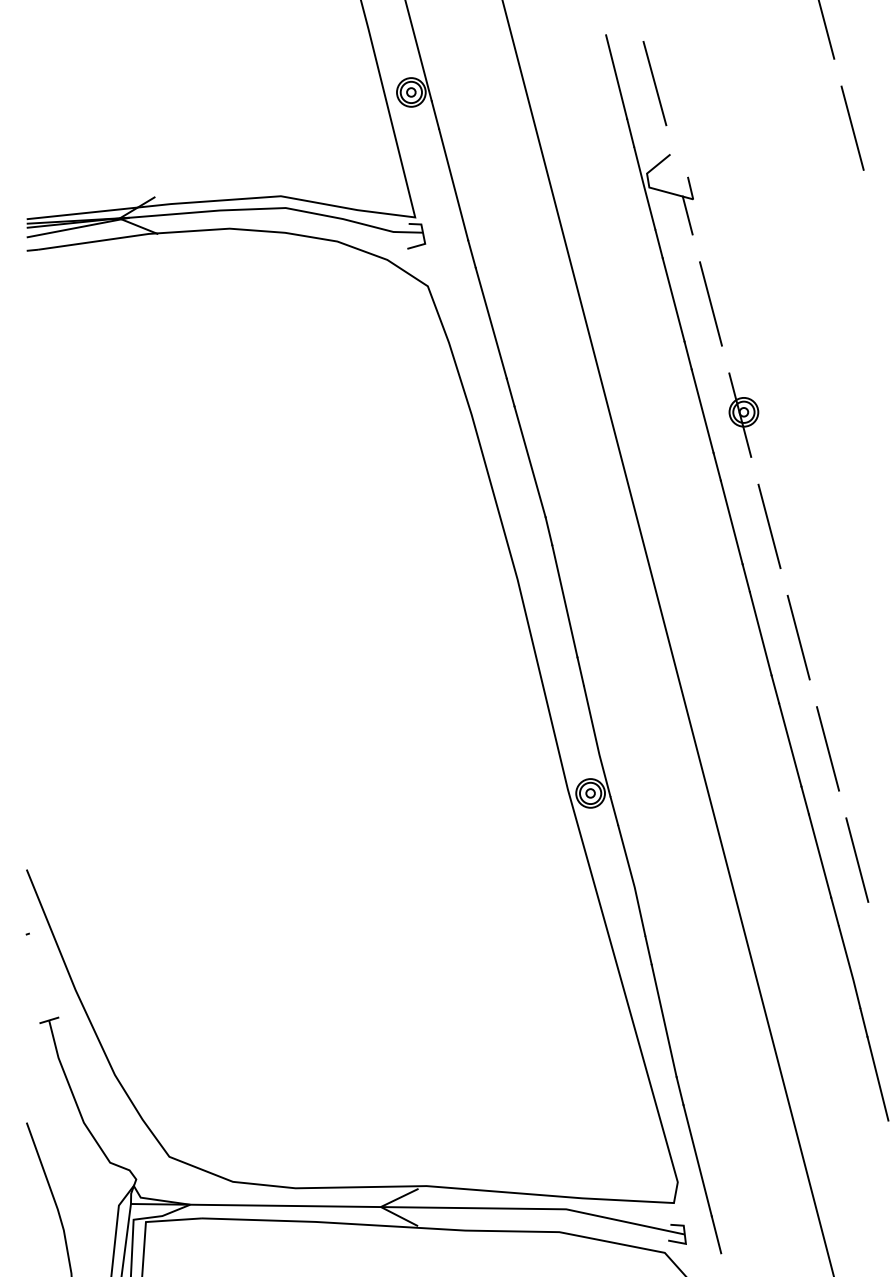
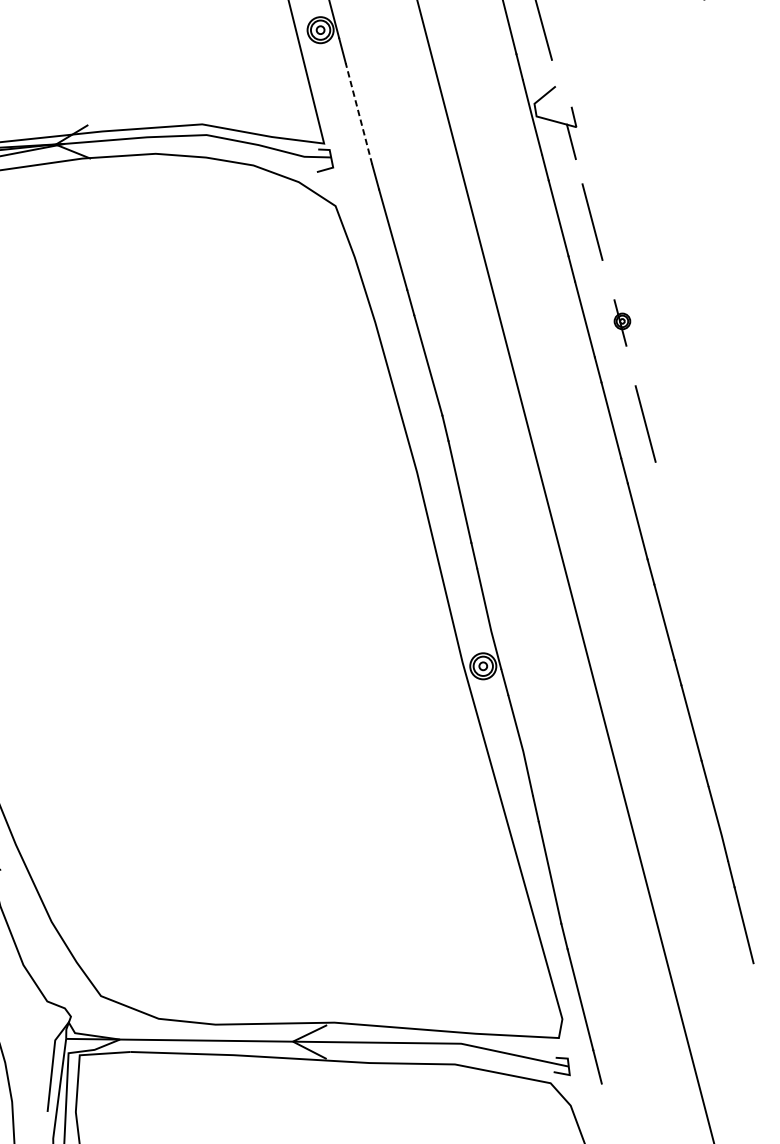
line: (852, 127) -> (720, 61), removed
line: (453, 184) -> (358, 113), solid -> dashed
part: (743, 414) -> (622, 322), size x0.6
line: (798, 637) -> (671, 524), removed
line: (828, 748) -> (699, 625), removed
line: (857, 859) -> (725, 726), removed

